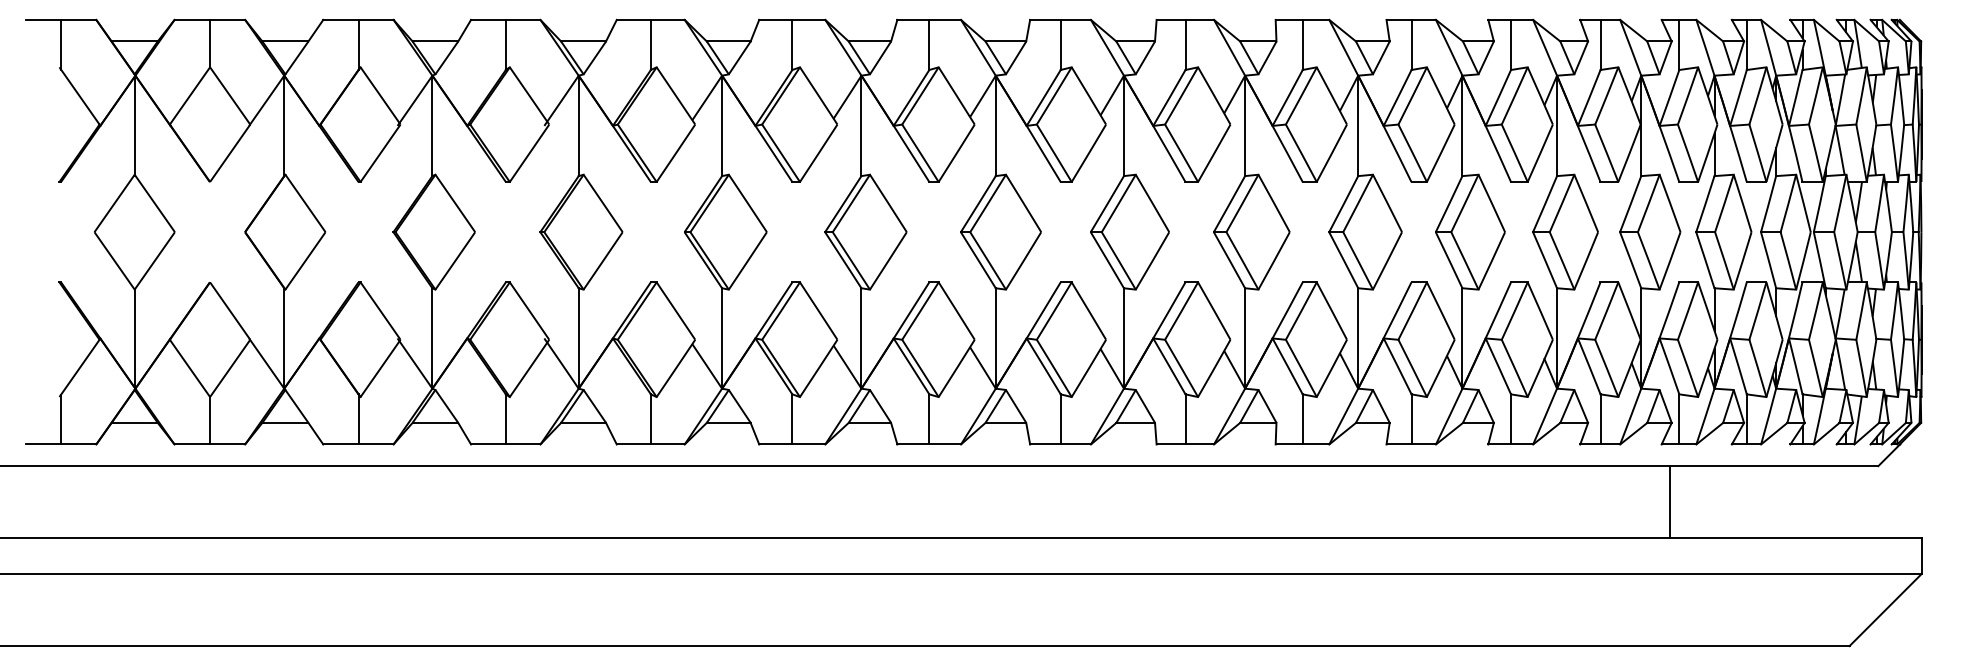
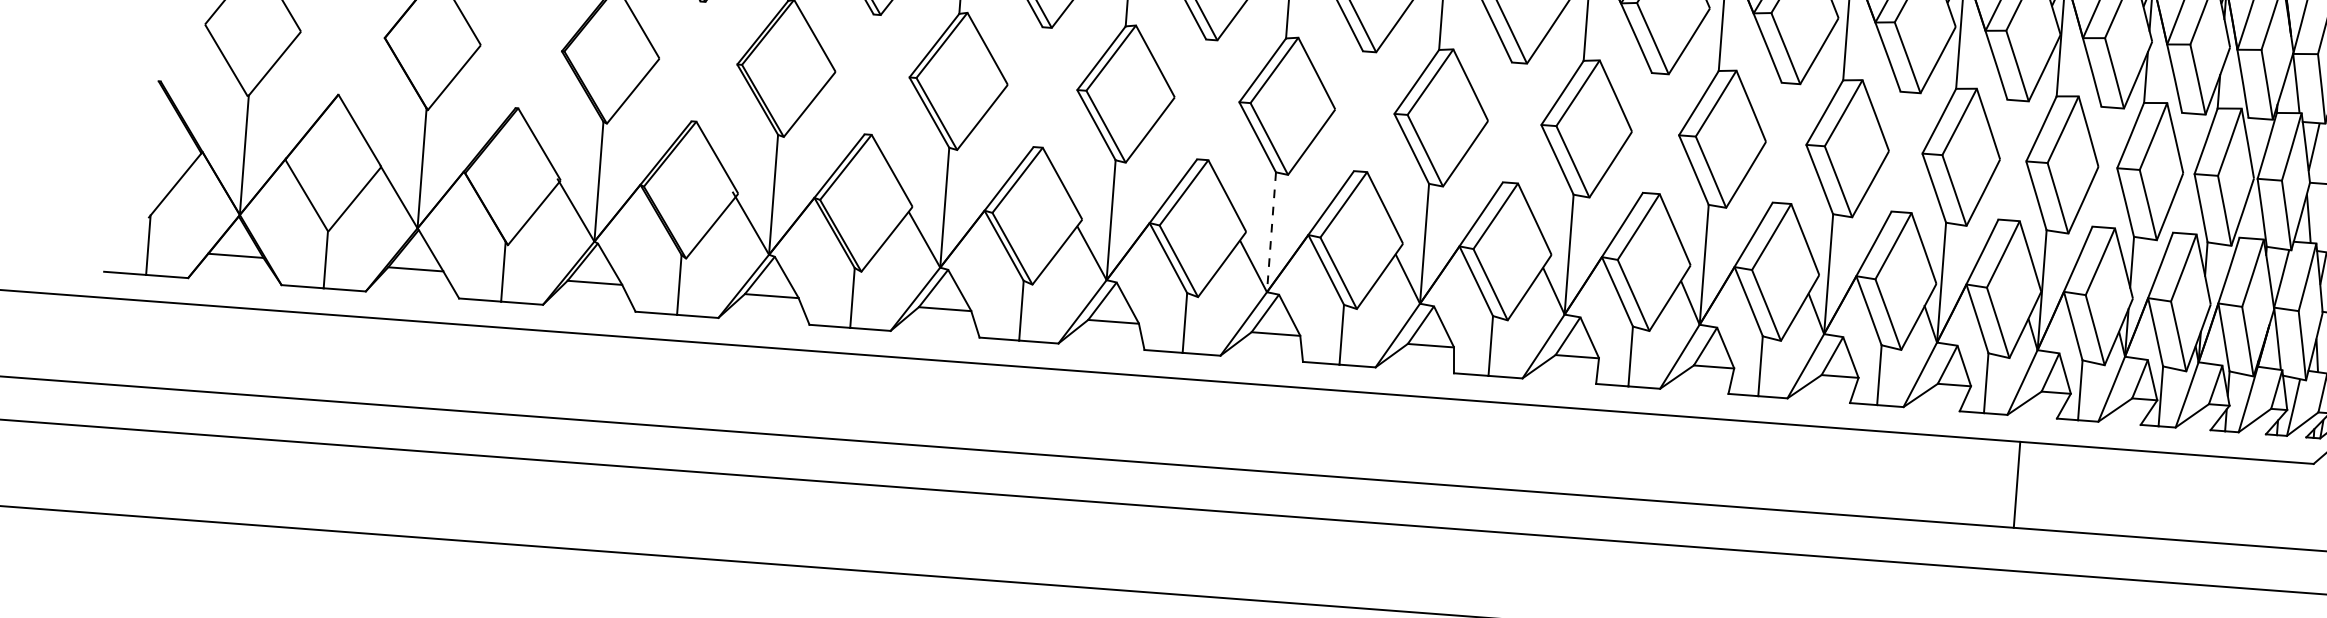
line: (995, 338) -> (1271, 232), solid -> dashed
line: (1669, 502) -> (2016, 485), moved

